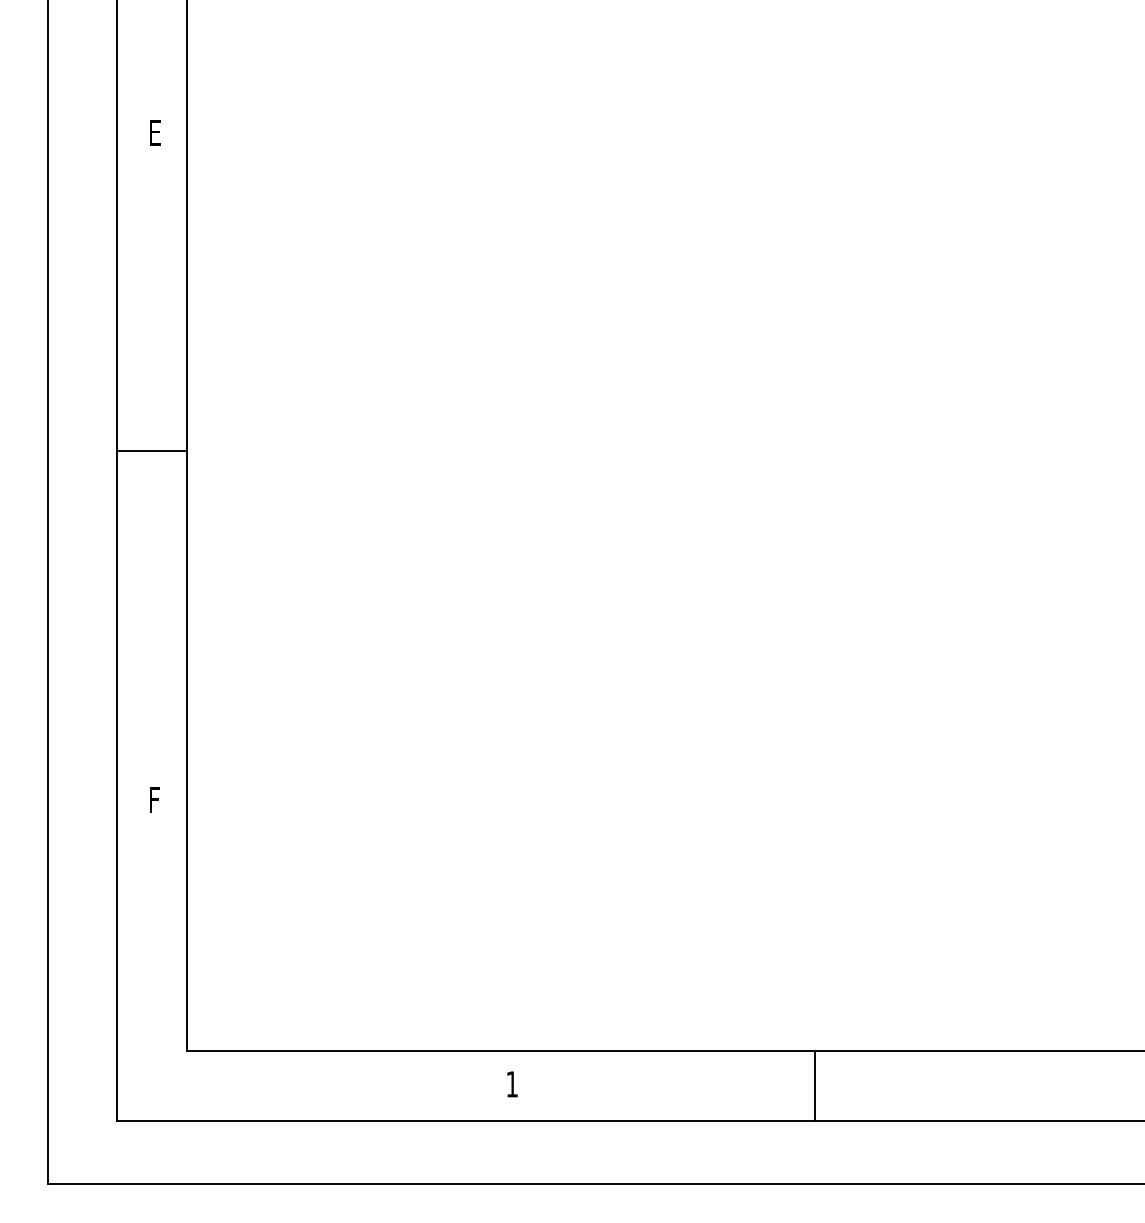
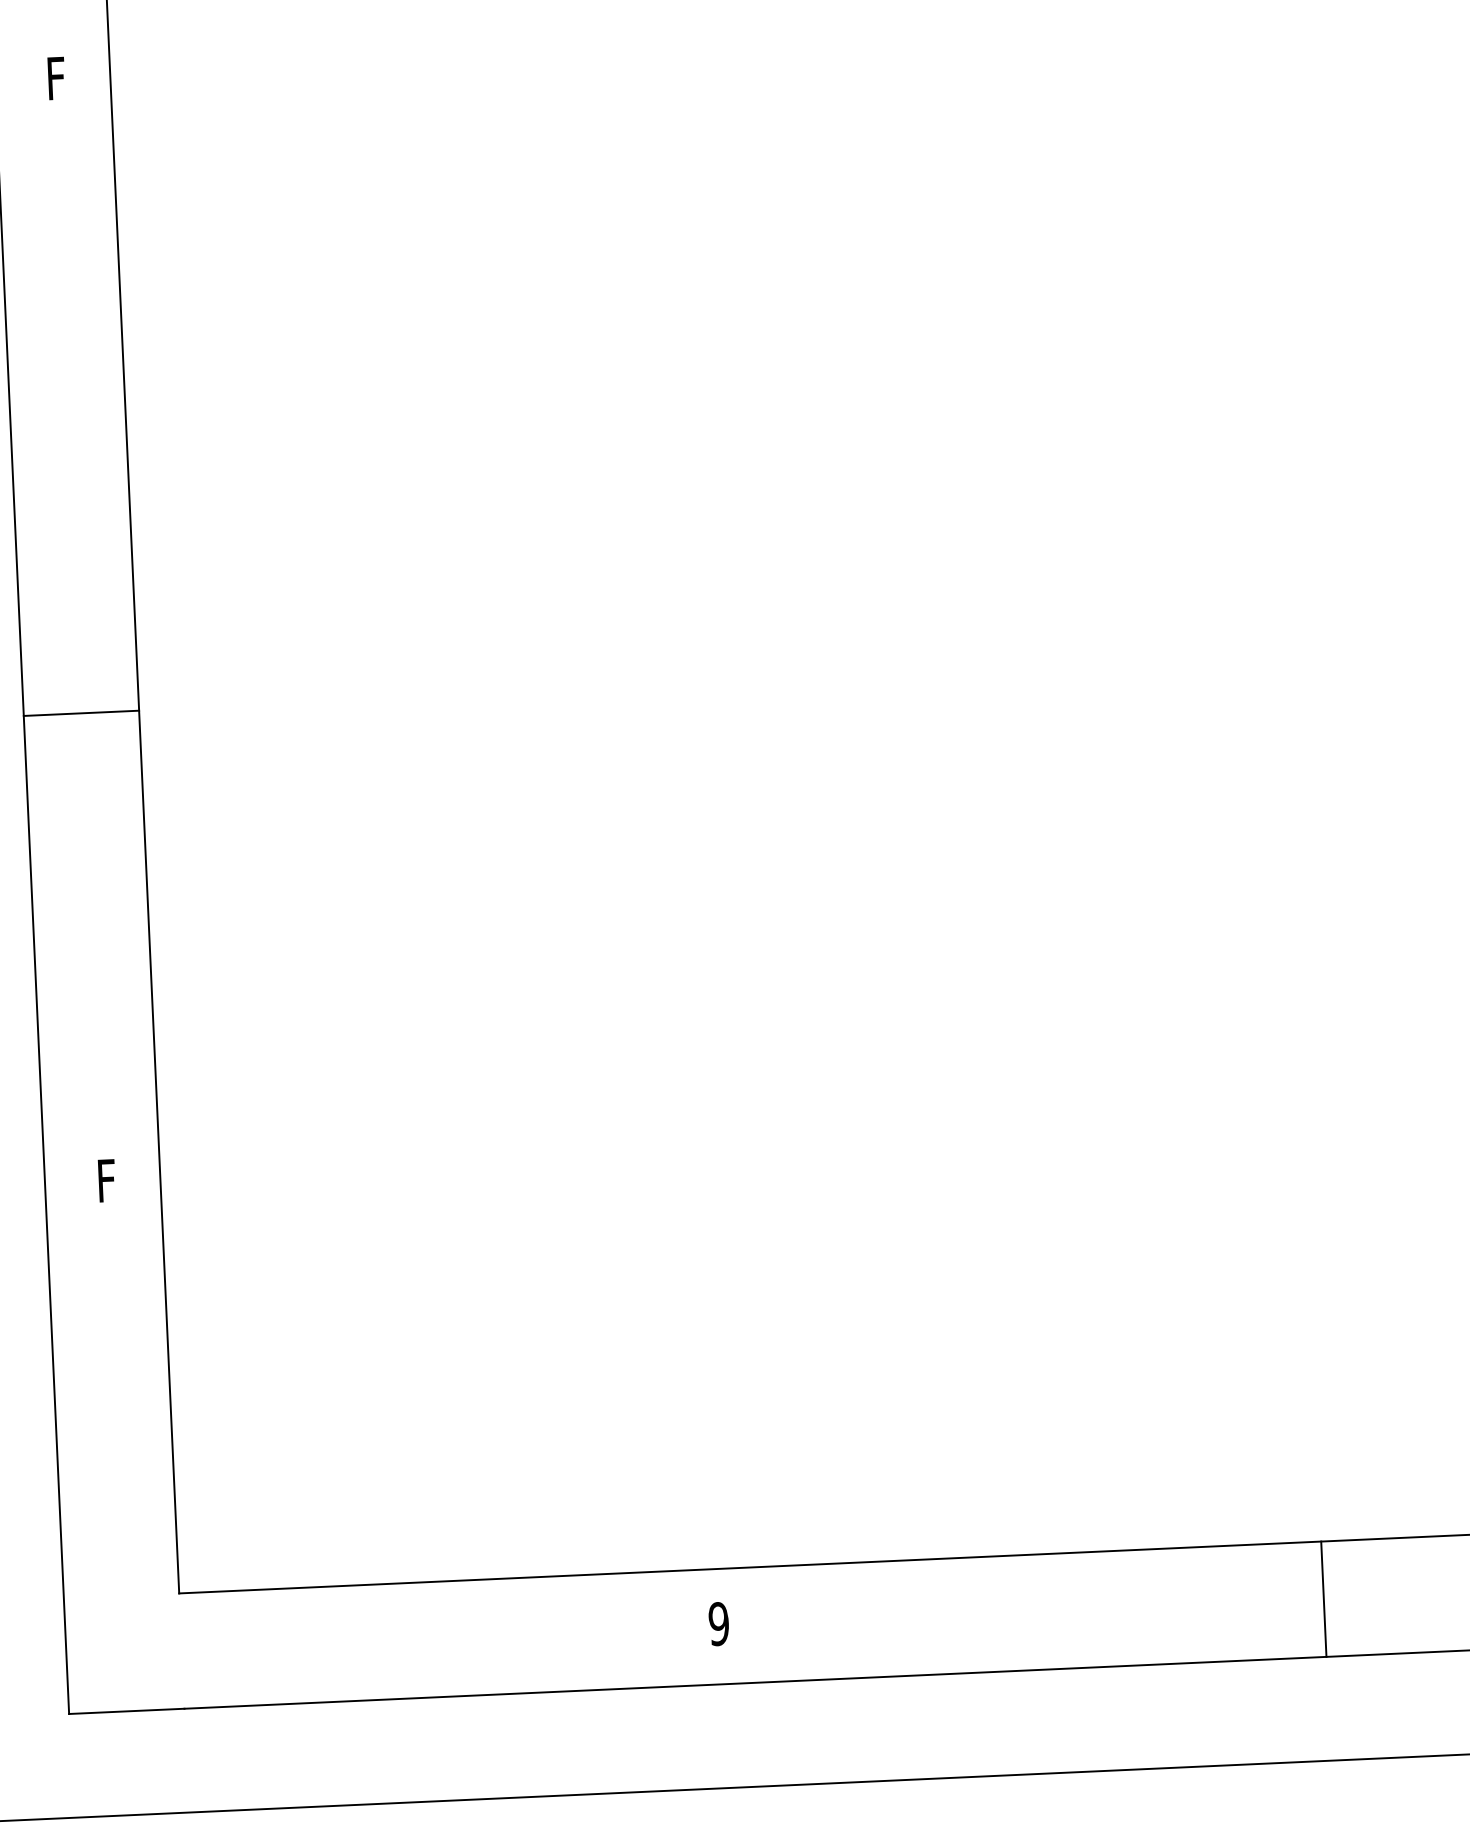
text: (156, 132) -> (59, 77), E -> F
line: (152, 450) -> (81, 712), moved
text: (512, 1084) -> (719, 1624), 1 -> 9
line: (815, 1085) -> (1324, 1598), moved

